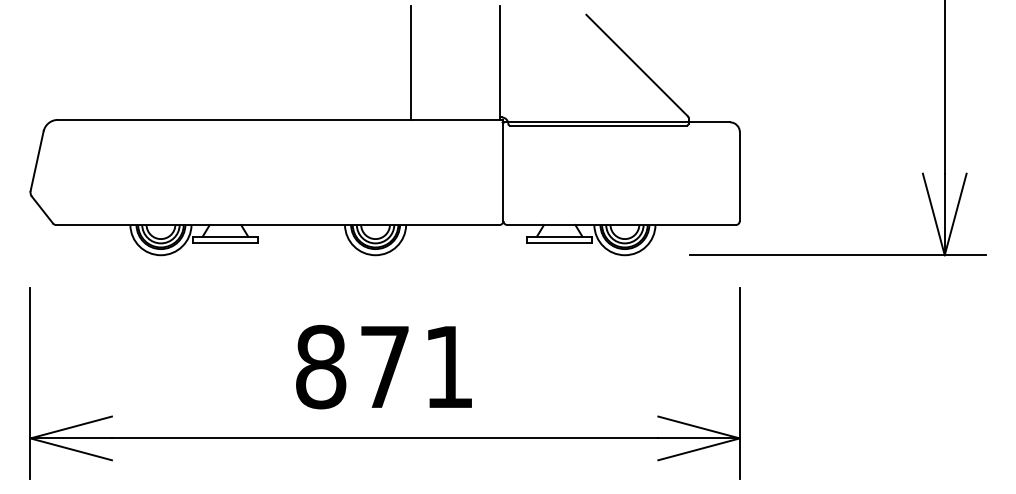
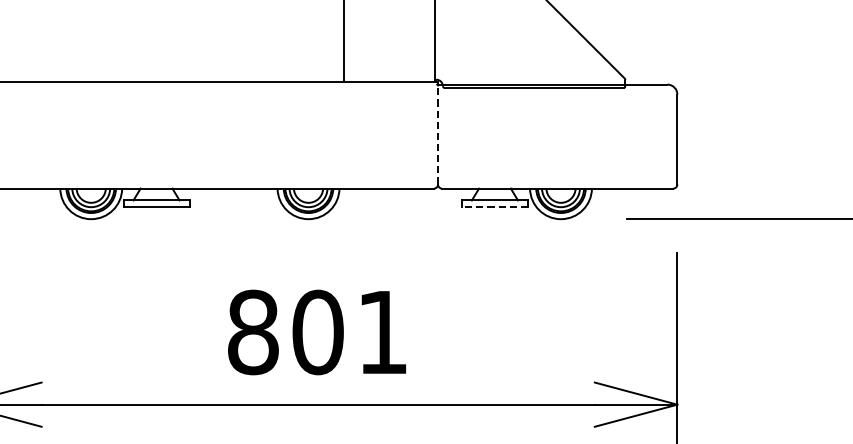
line: (503, 170) -> (438, 133), solid -> dashed
line: (559, 243) -> (494, 207), solid -> dashed
text: (384, 366) -> (317, 331), 871 -> 801

